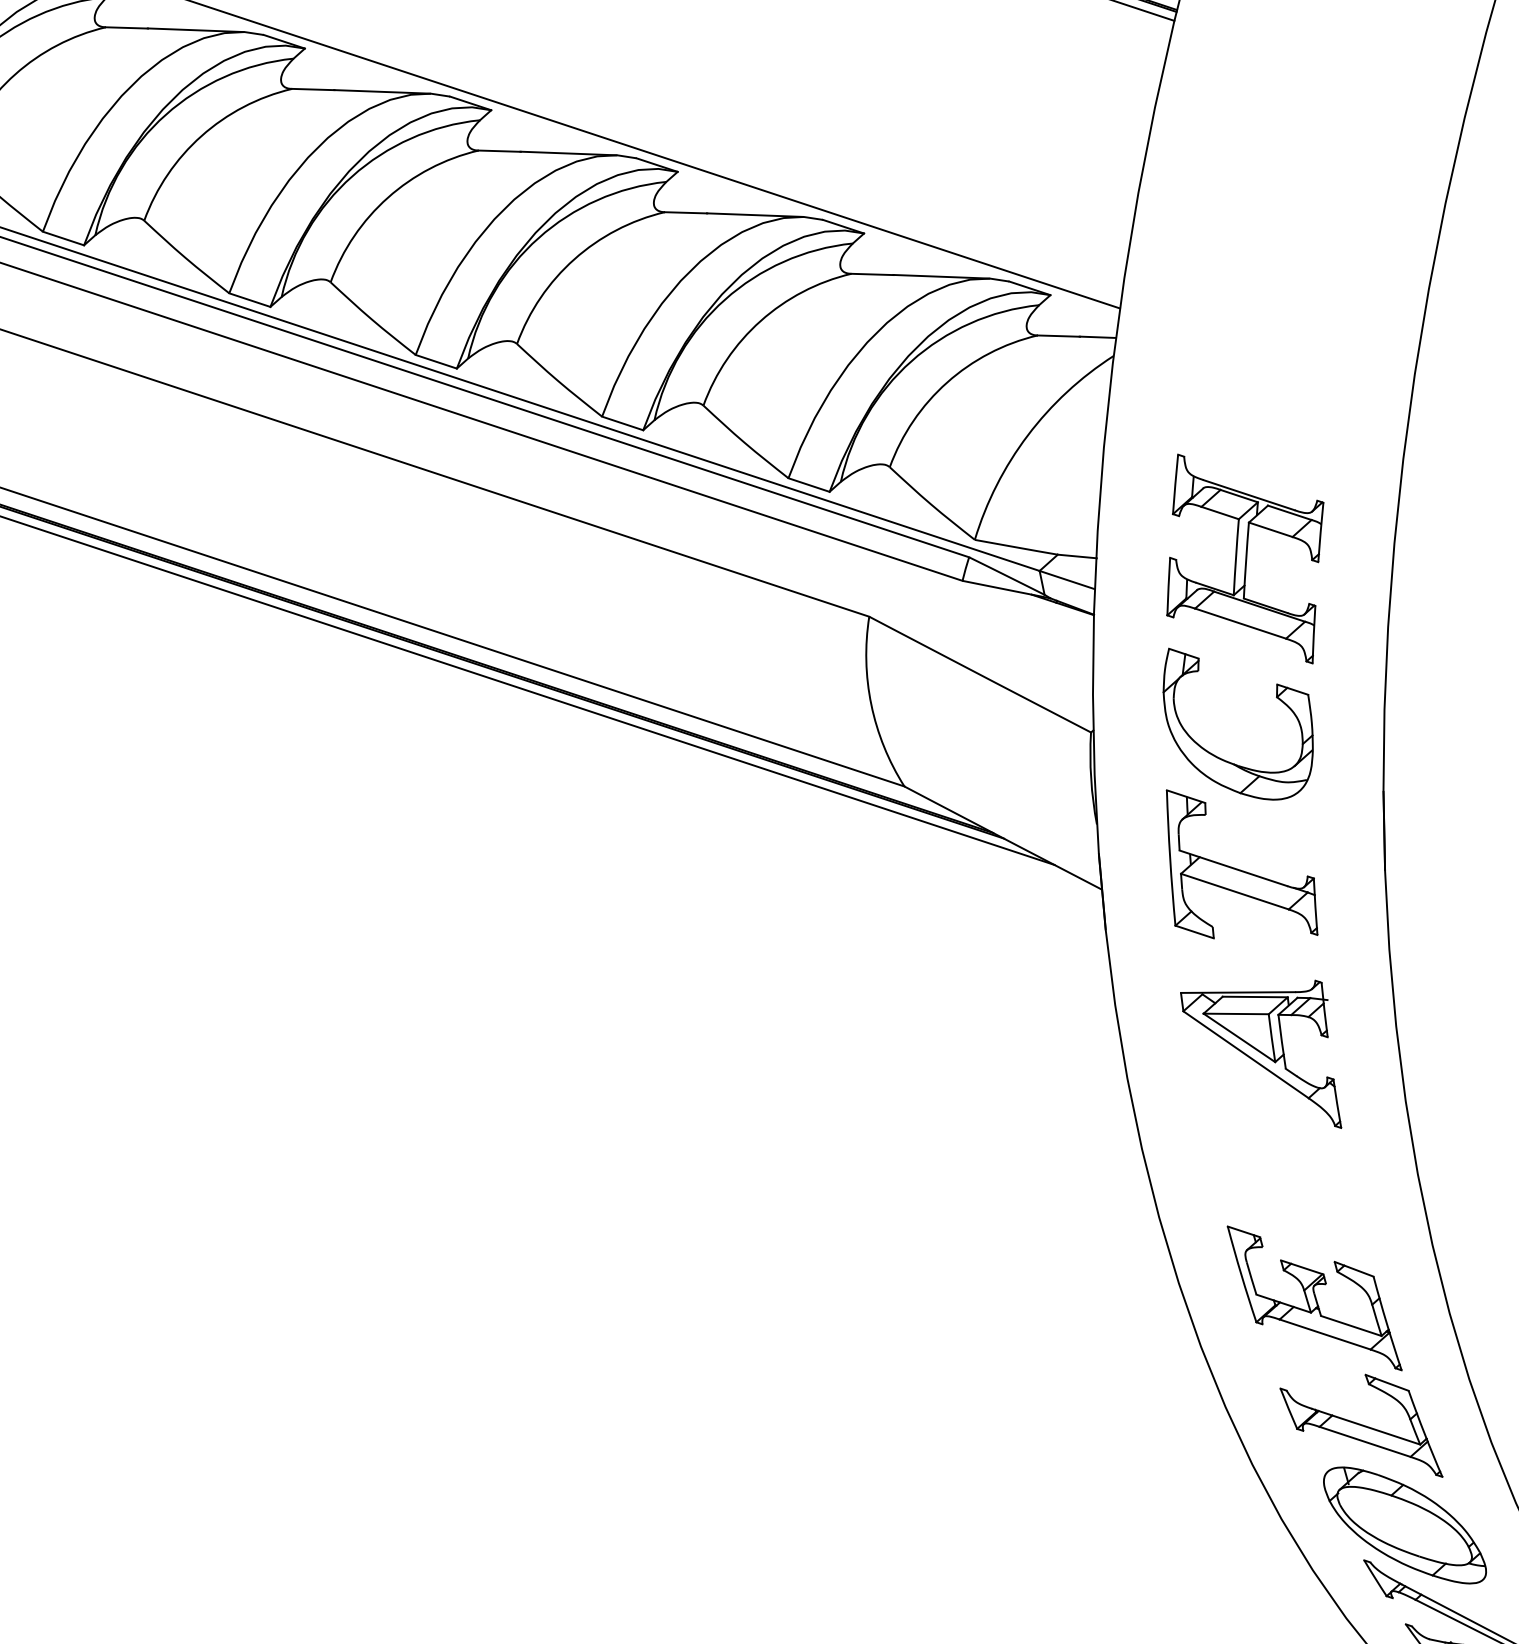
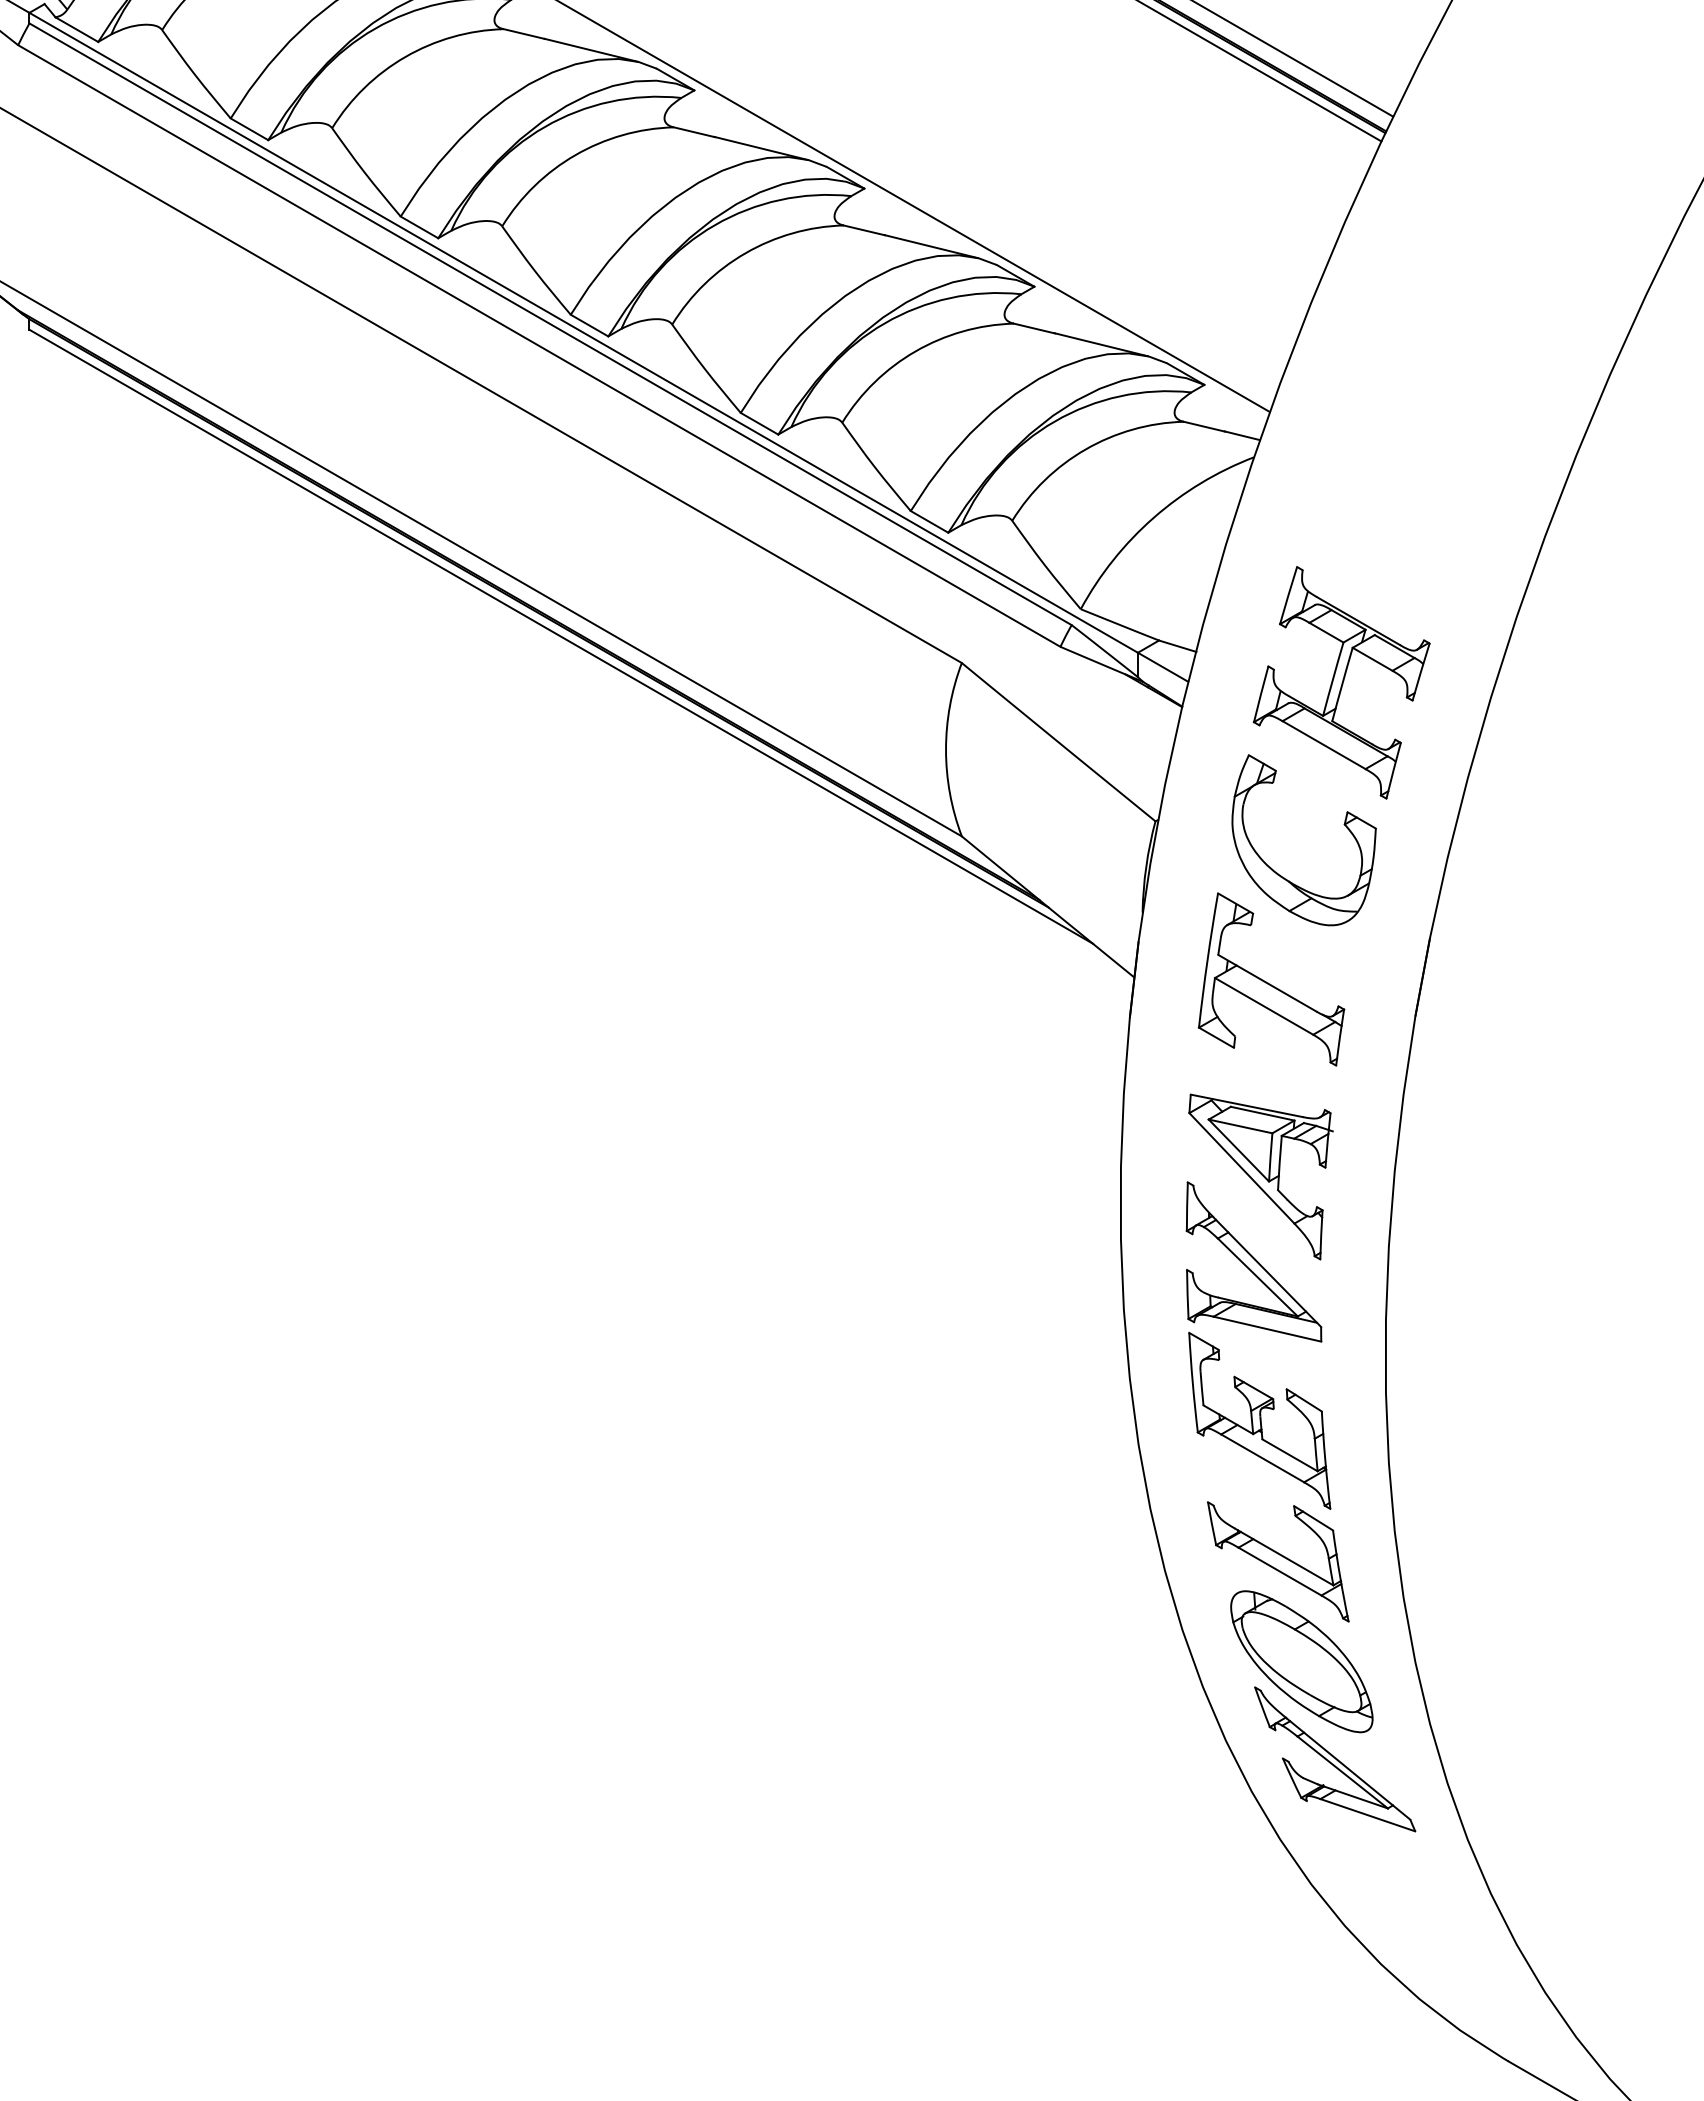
part: (1276, 1143) -> (1253, 1261), added

